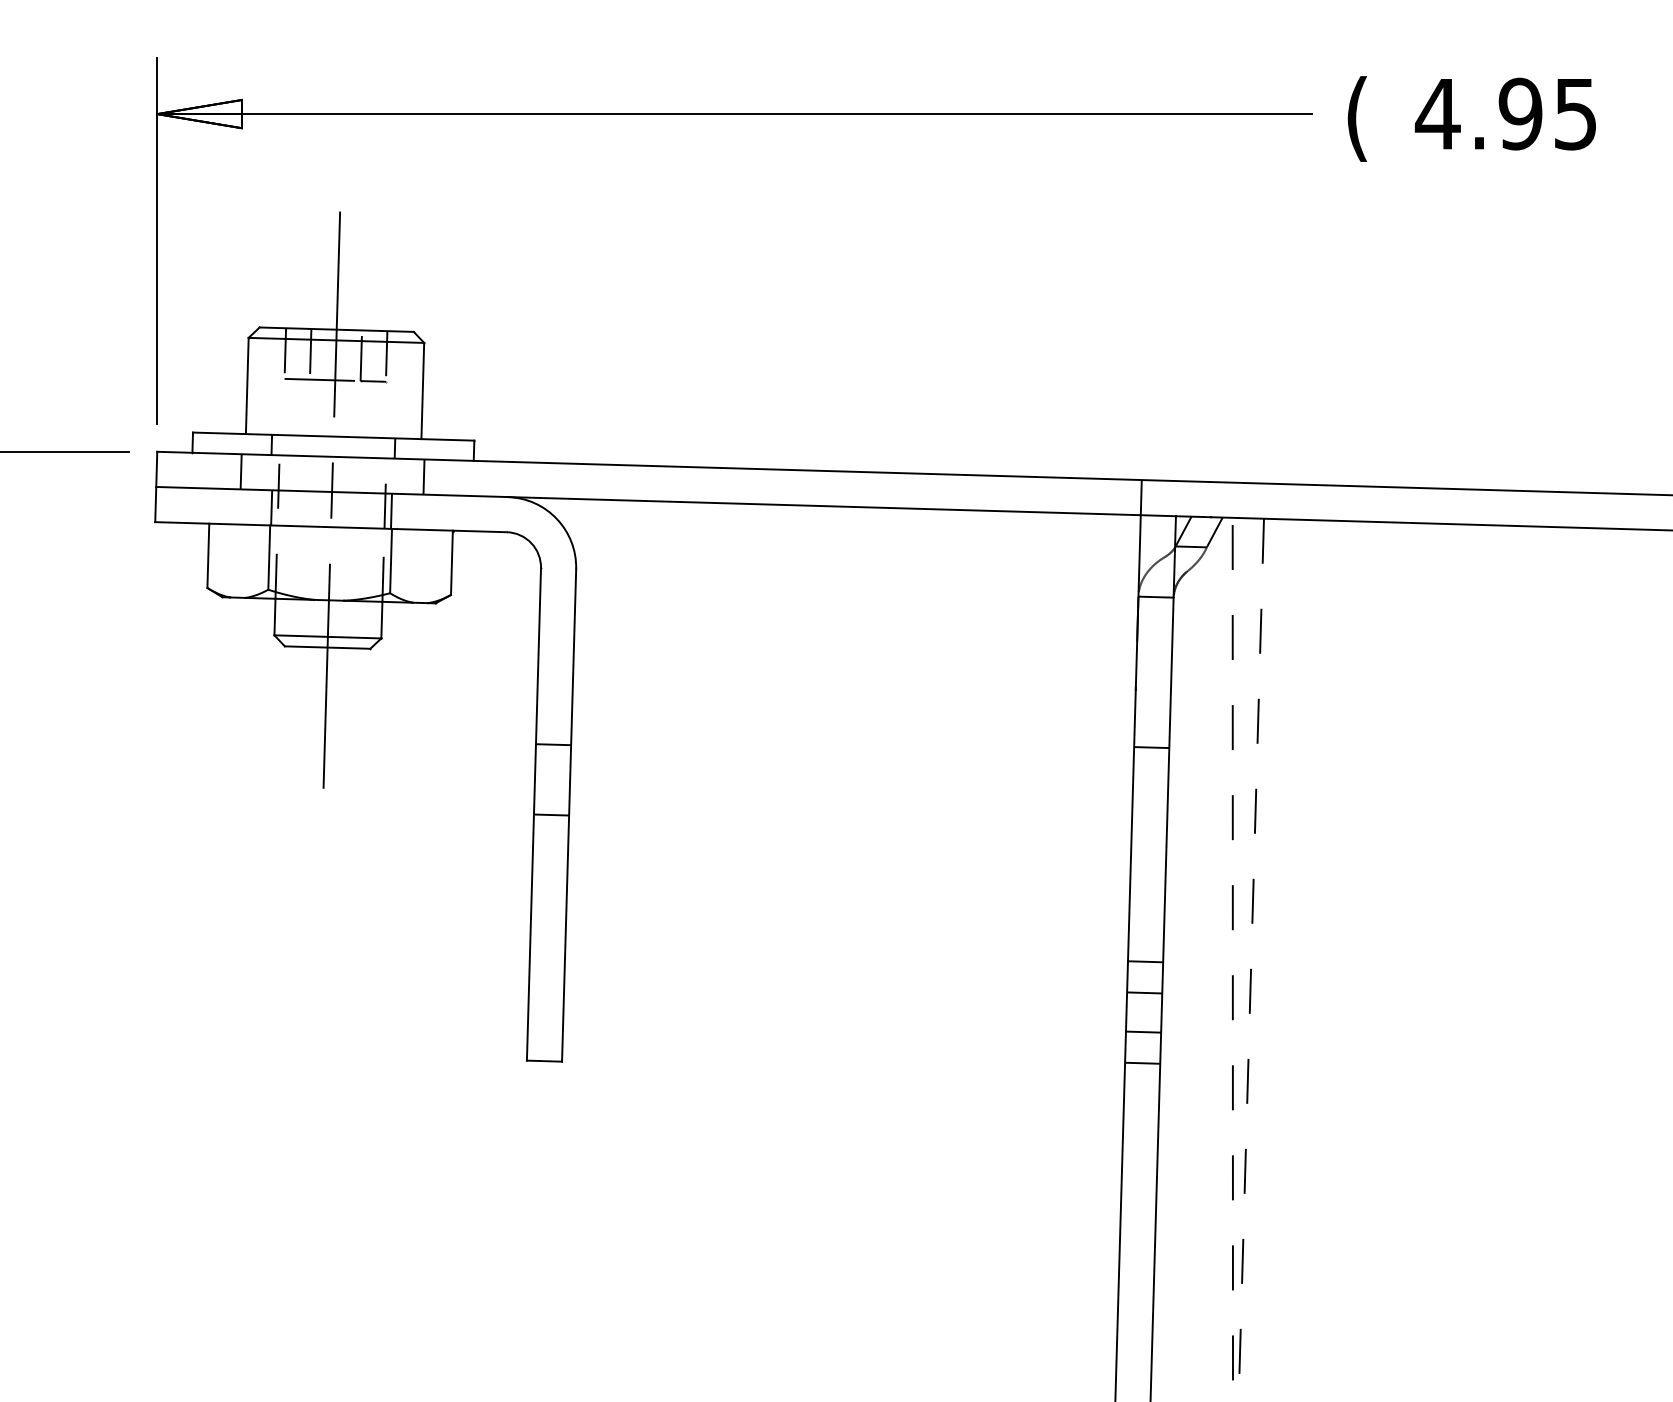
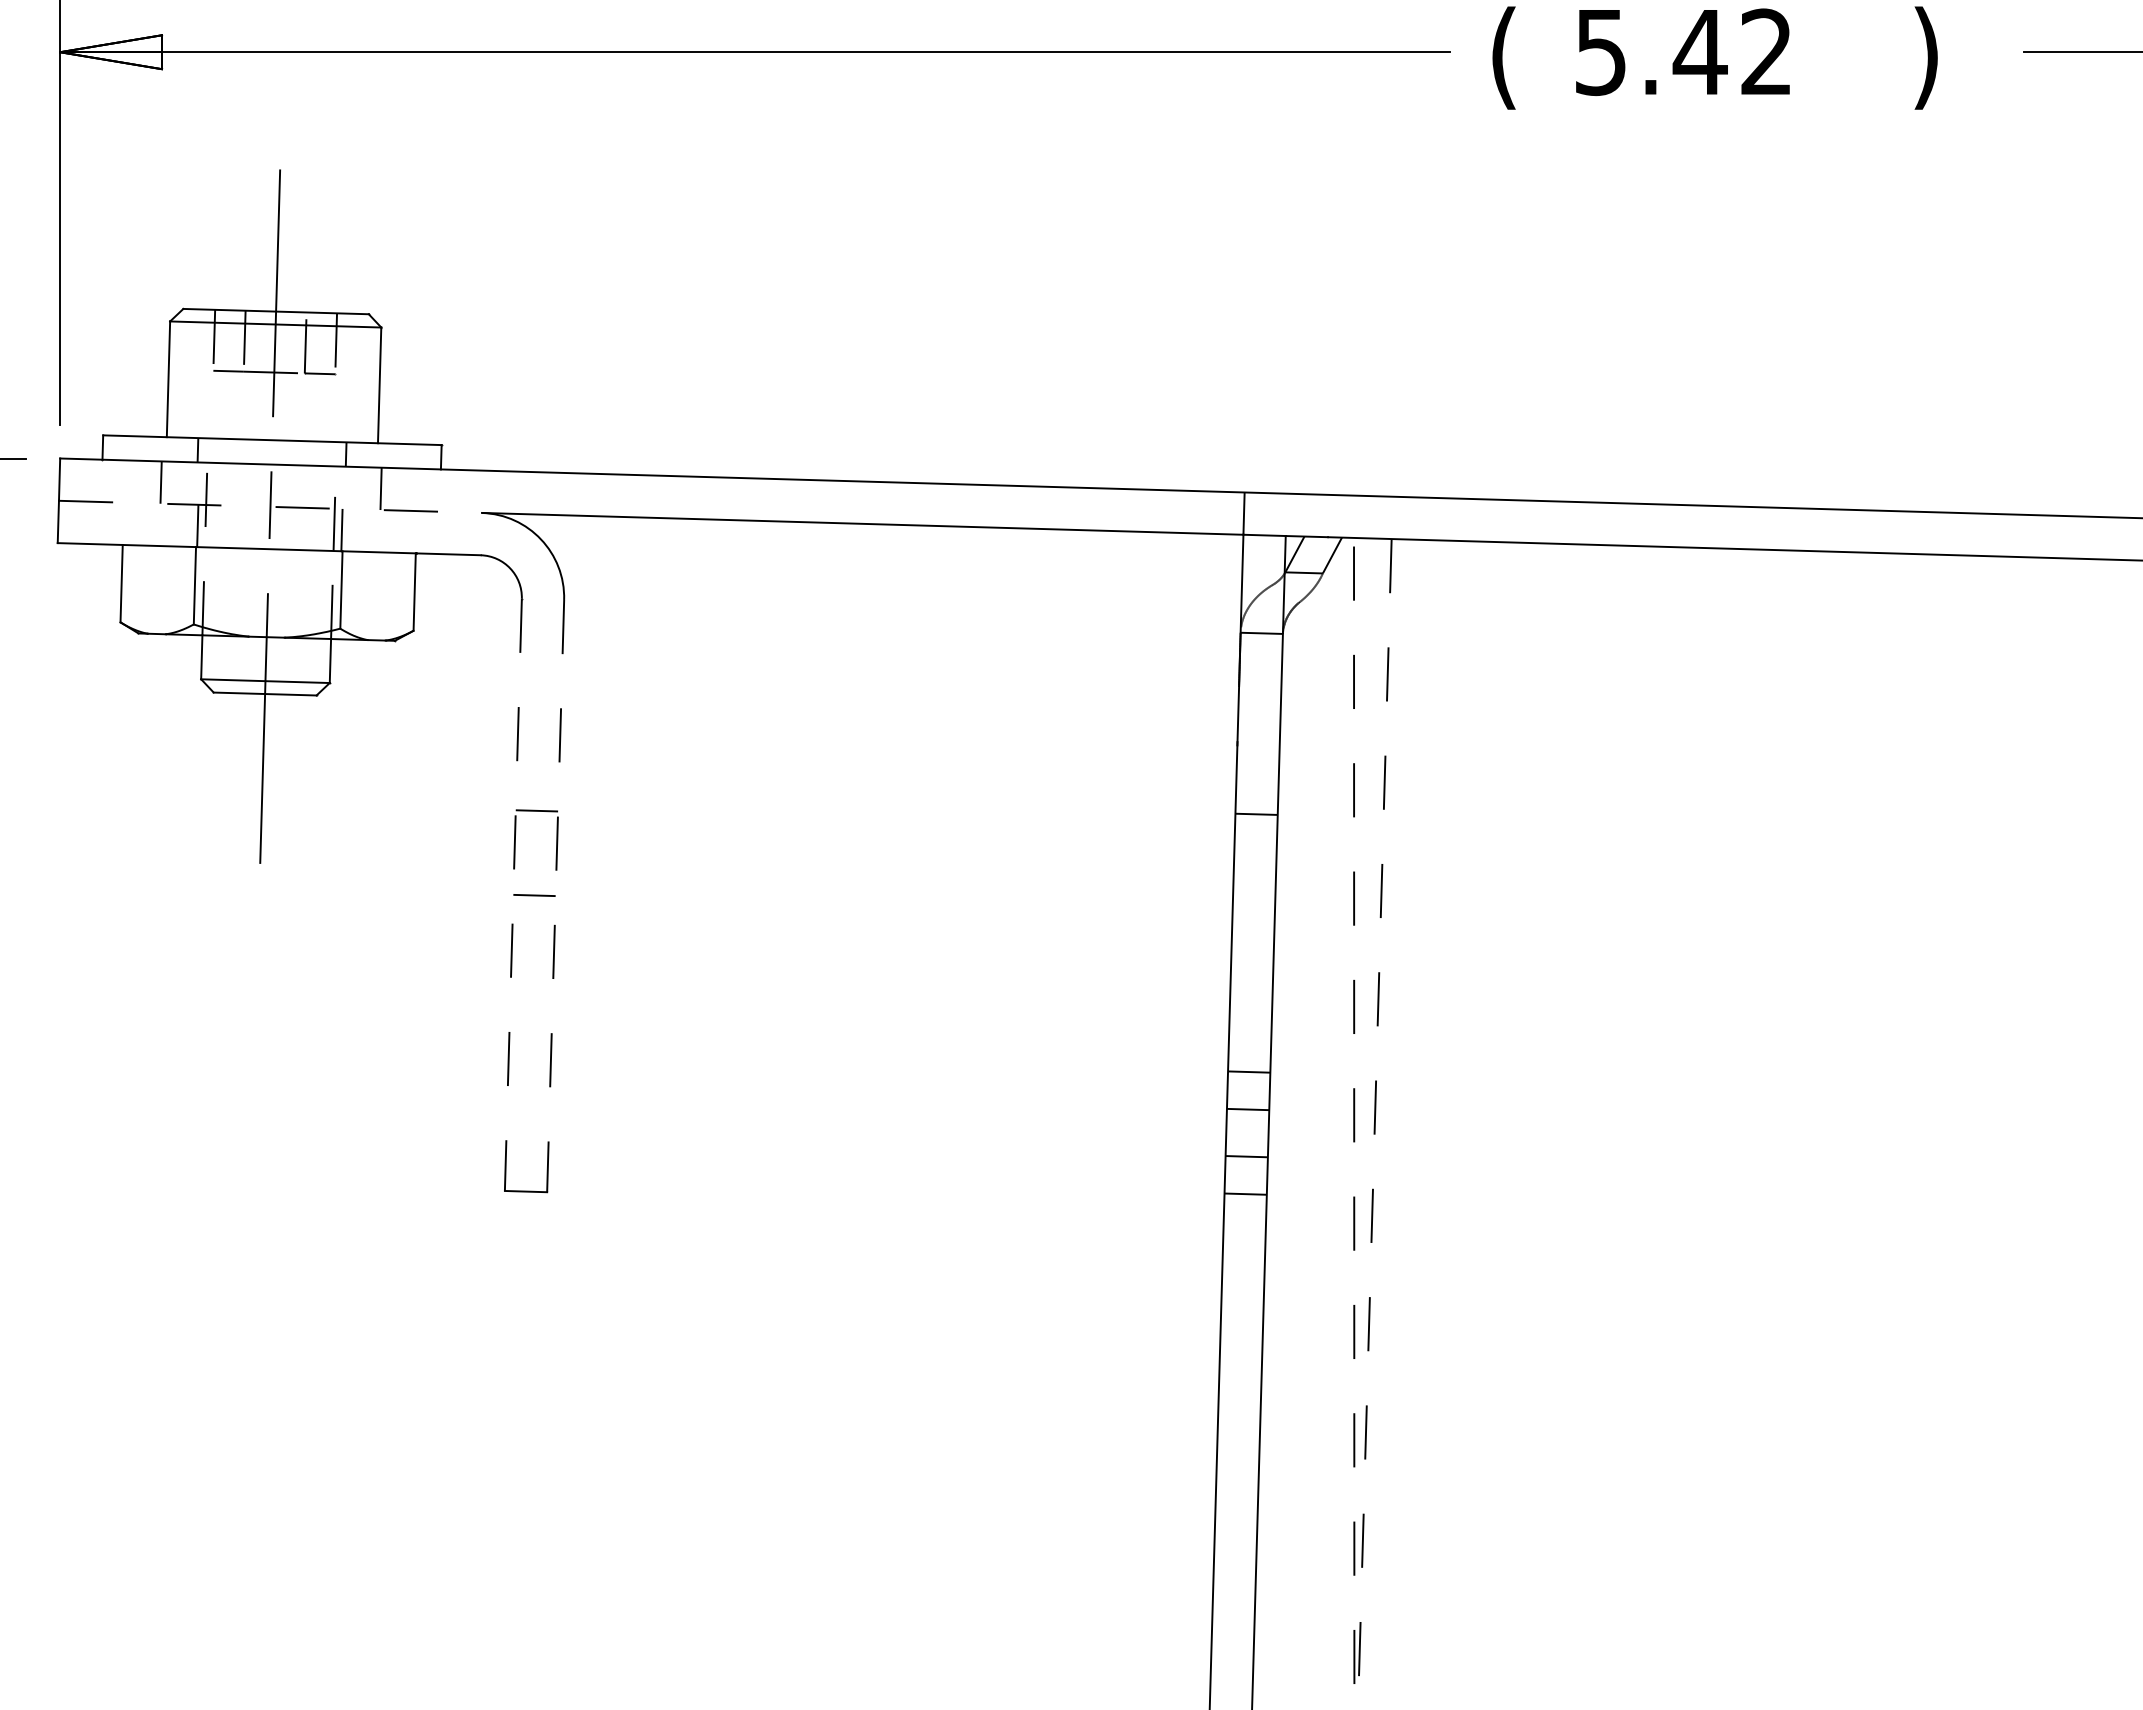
text: (1505, 114) -> (1682, 52), 4.95 -> 5.42
line: (332, 491) -> (270, 506), solid -> dashed
line: (534, 815) -> (513, 895), solid -> dashed
line: (568, 815) -> (555, 896), solid -> dashed

